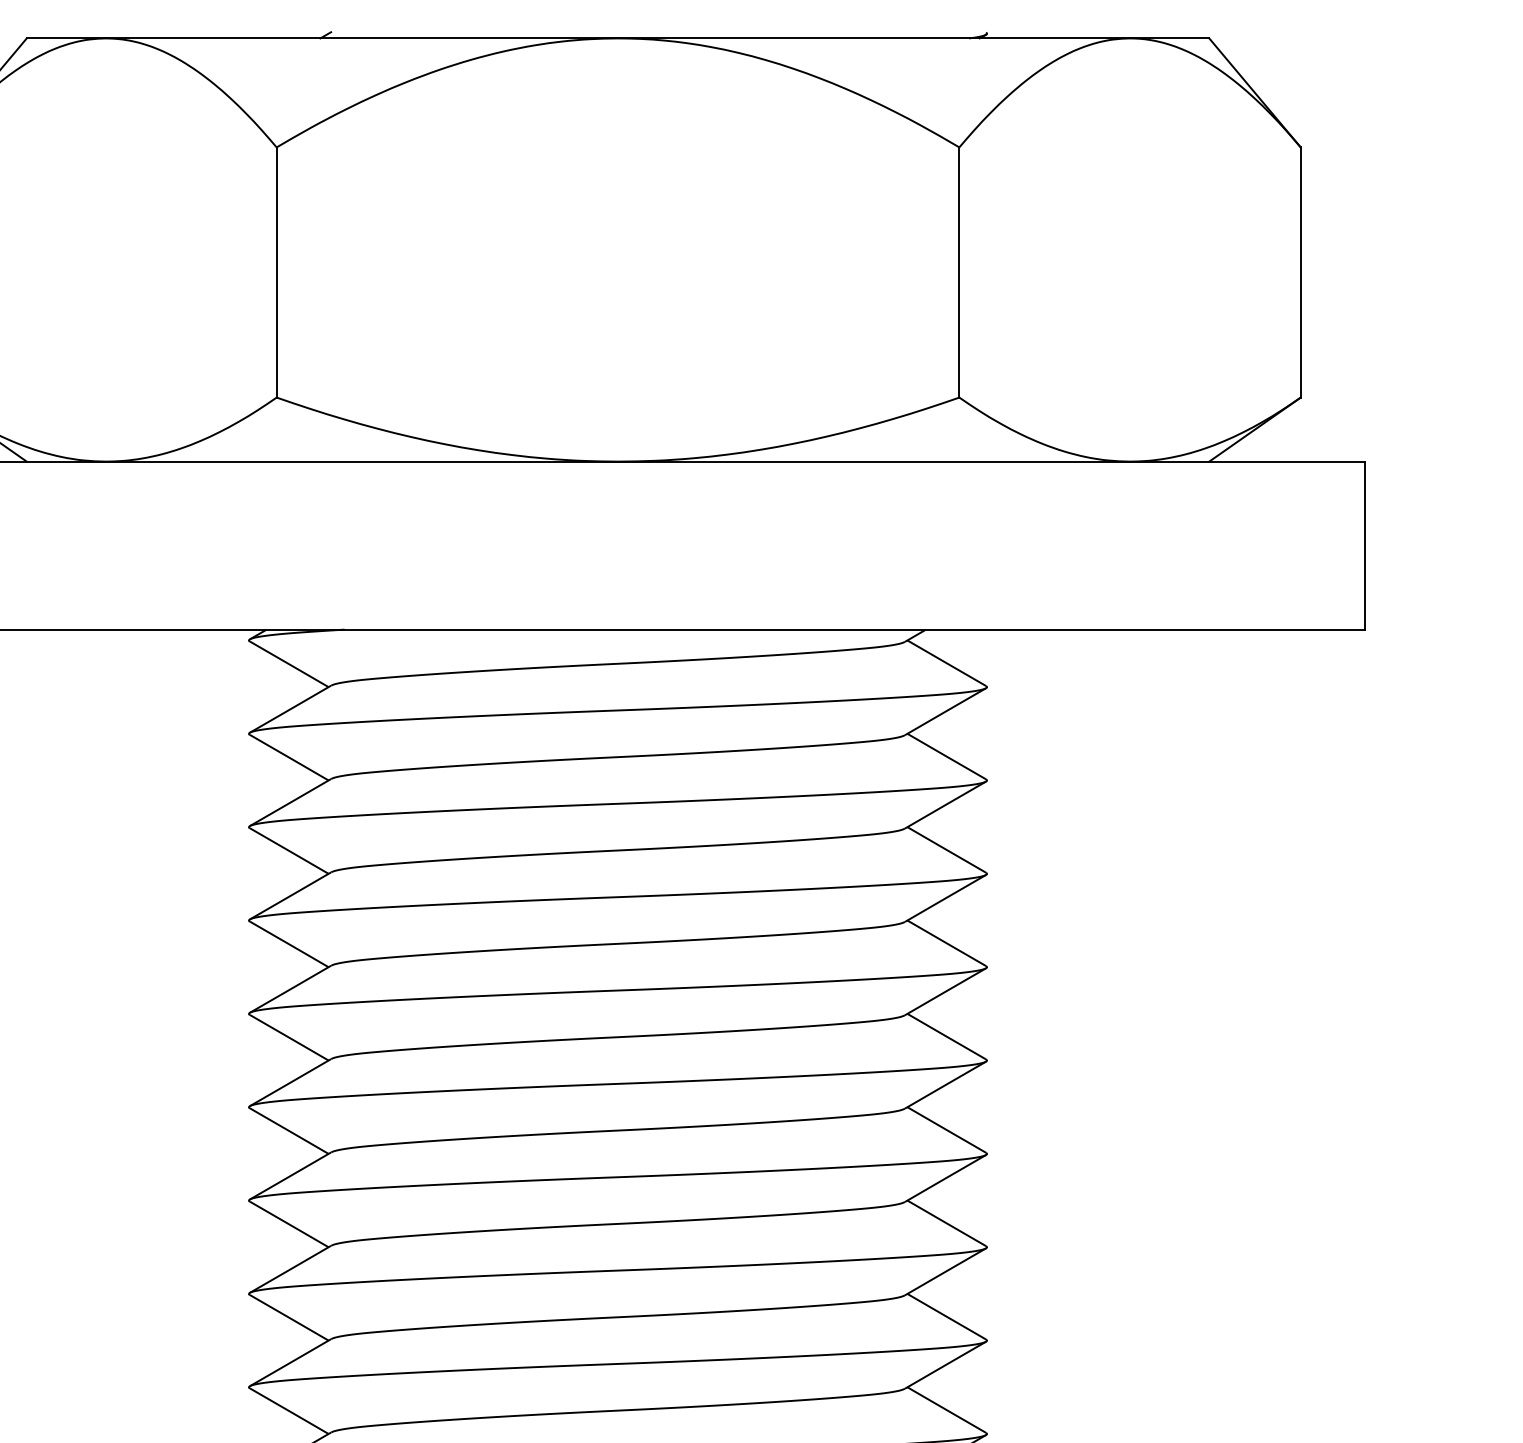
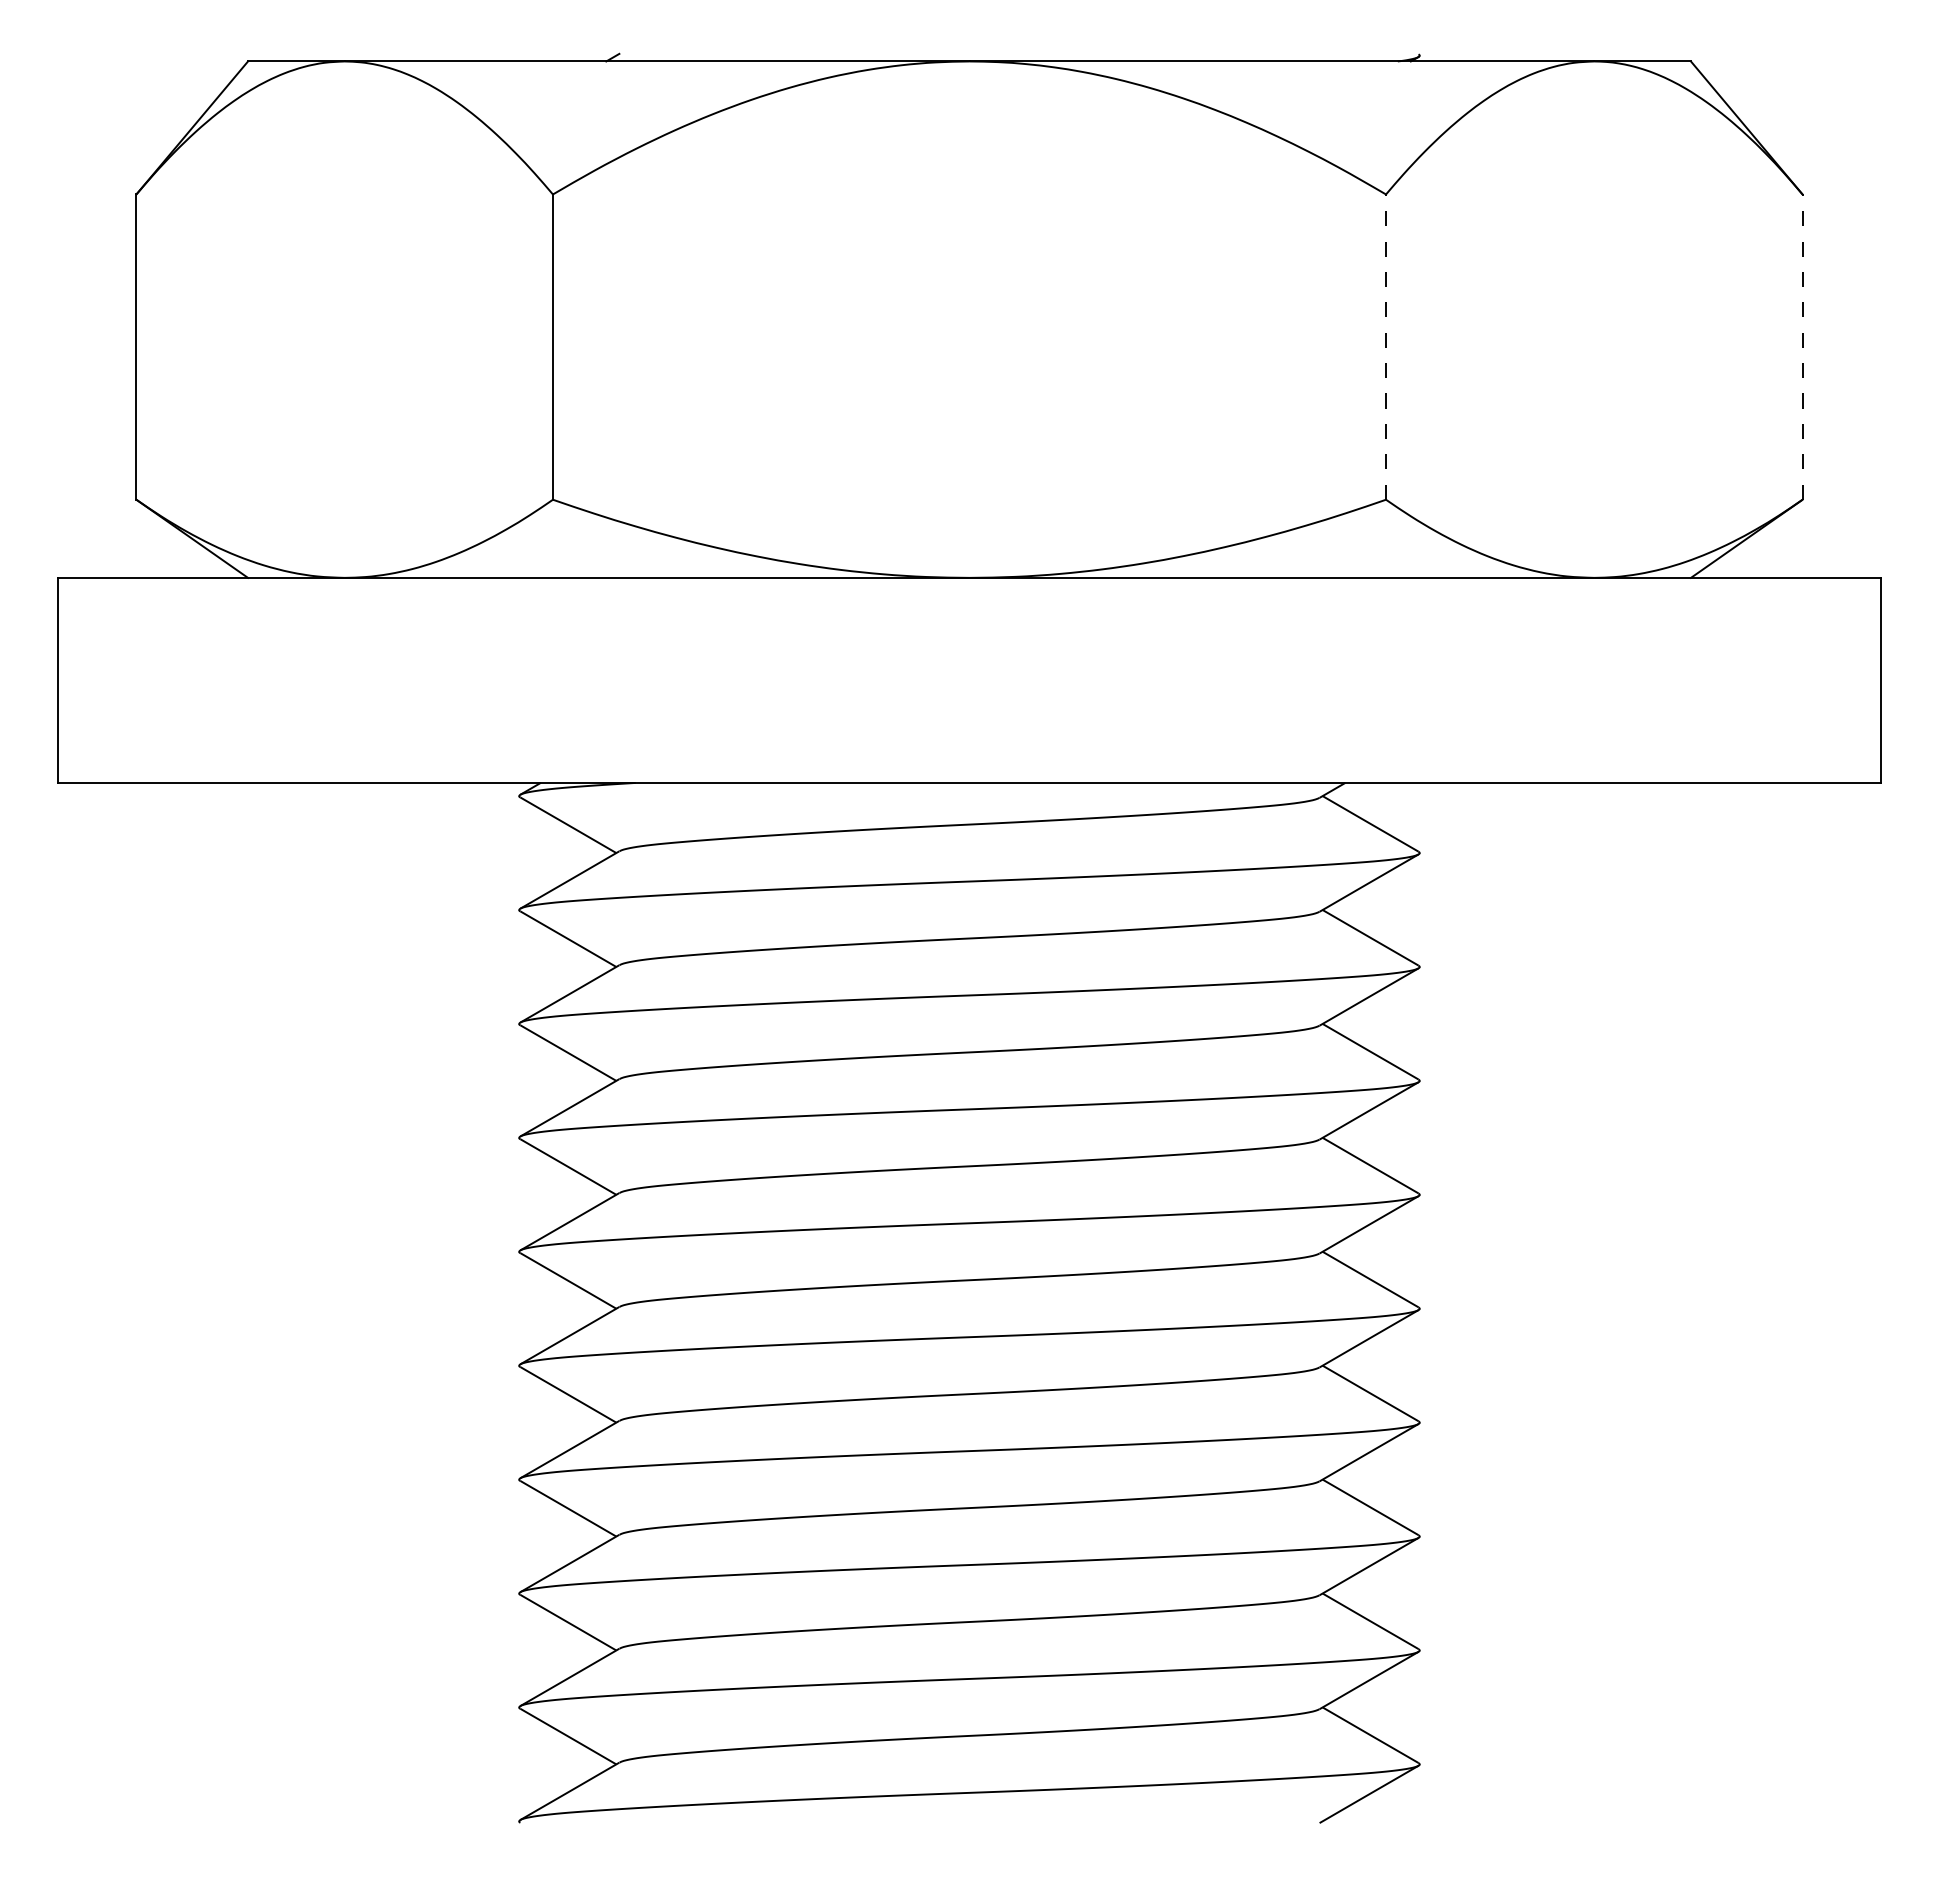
line: (959, 272) -> (1386, 347), solid -> dashed
line: (1300, 272) -> (1802, 347), solid -> dashed

